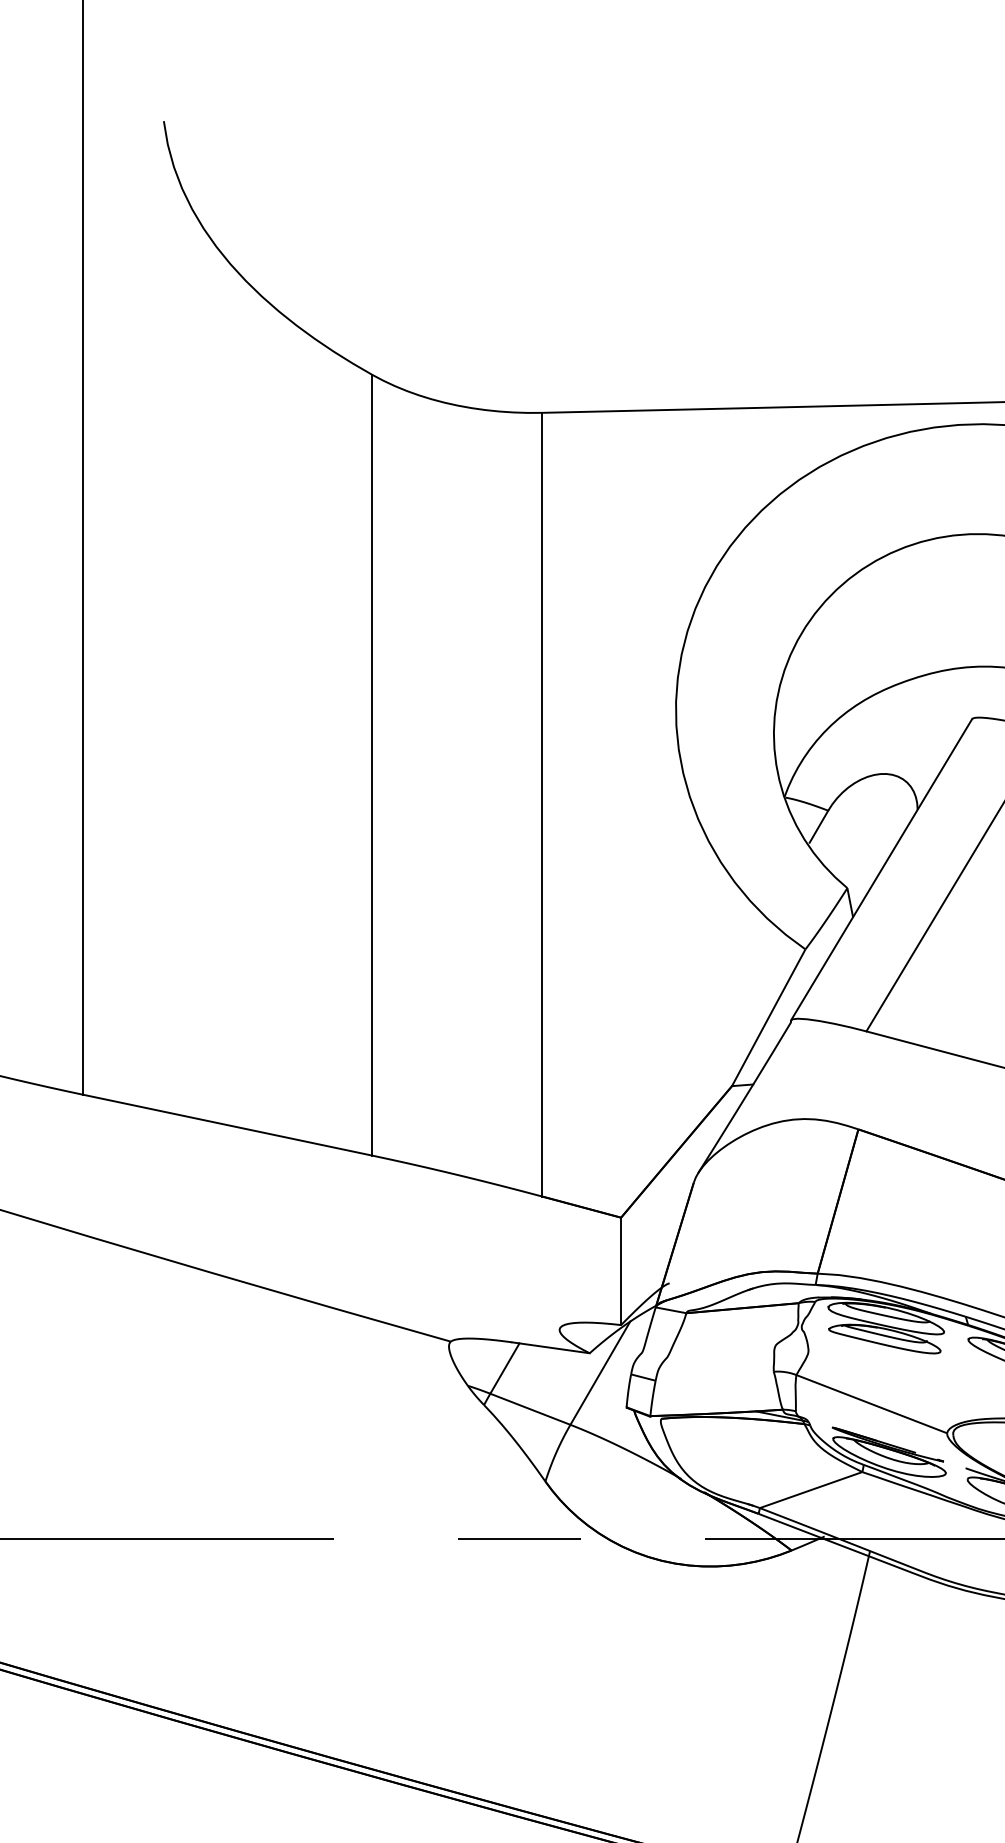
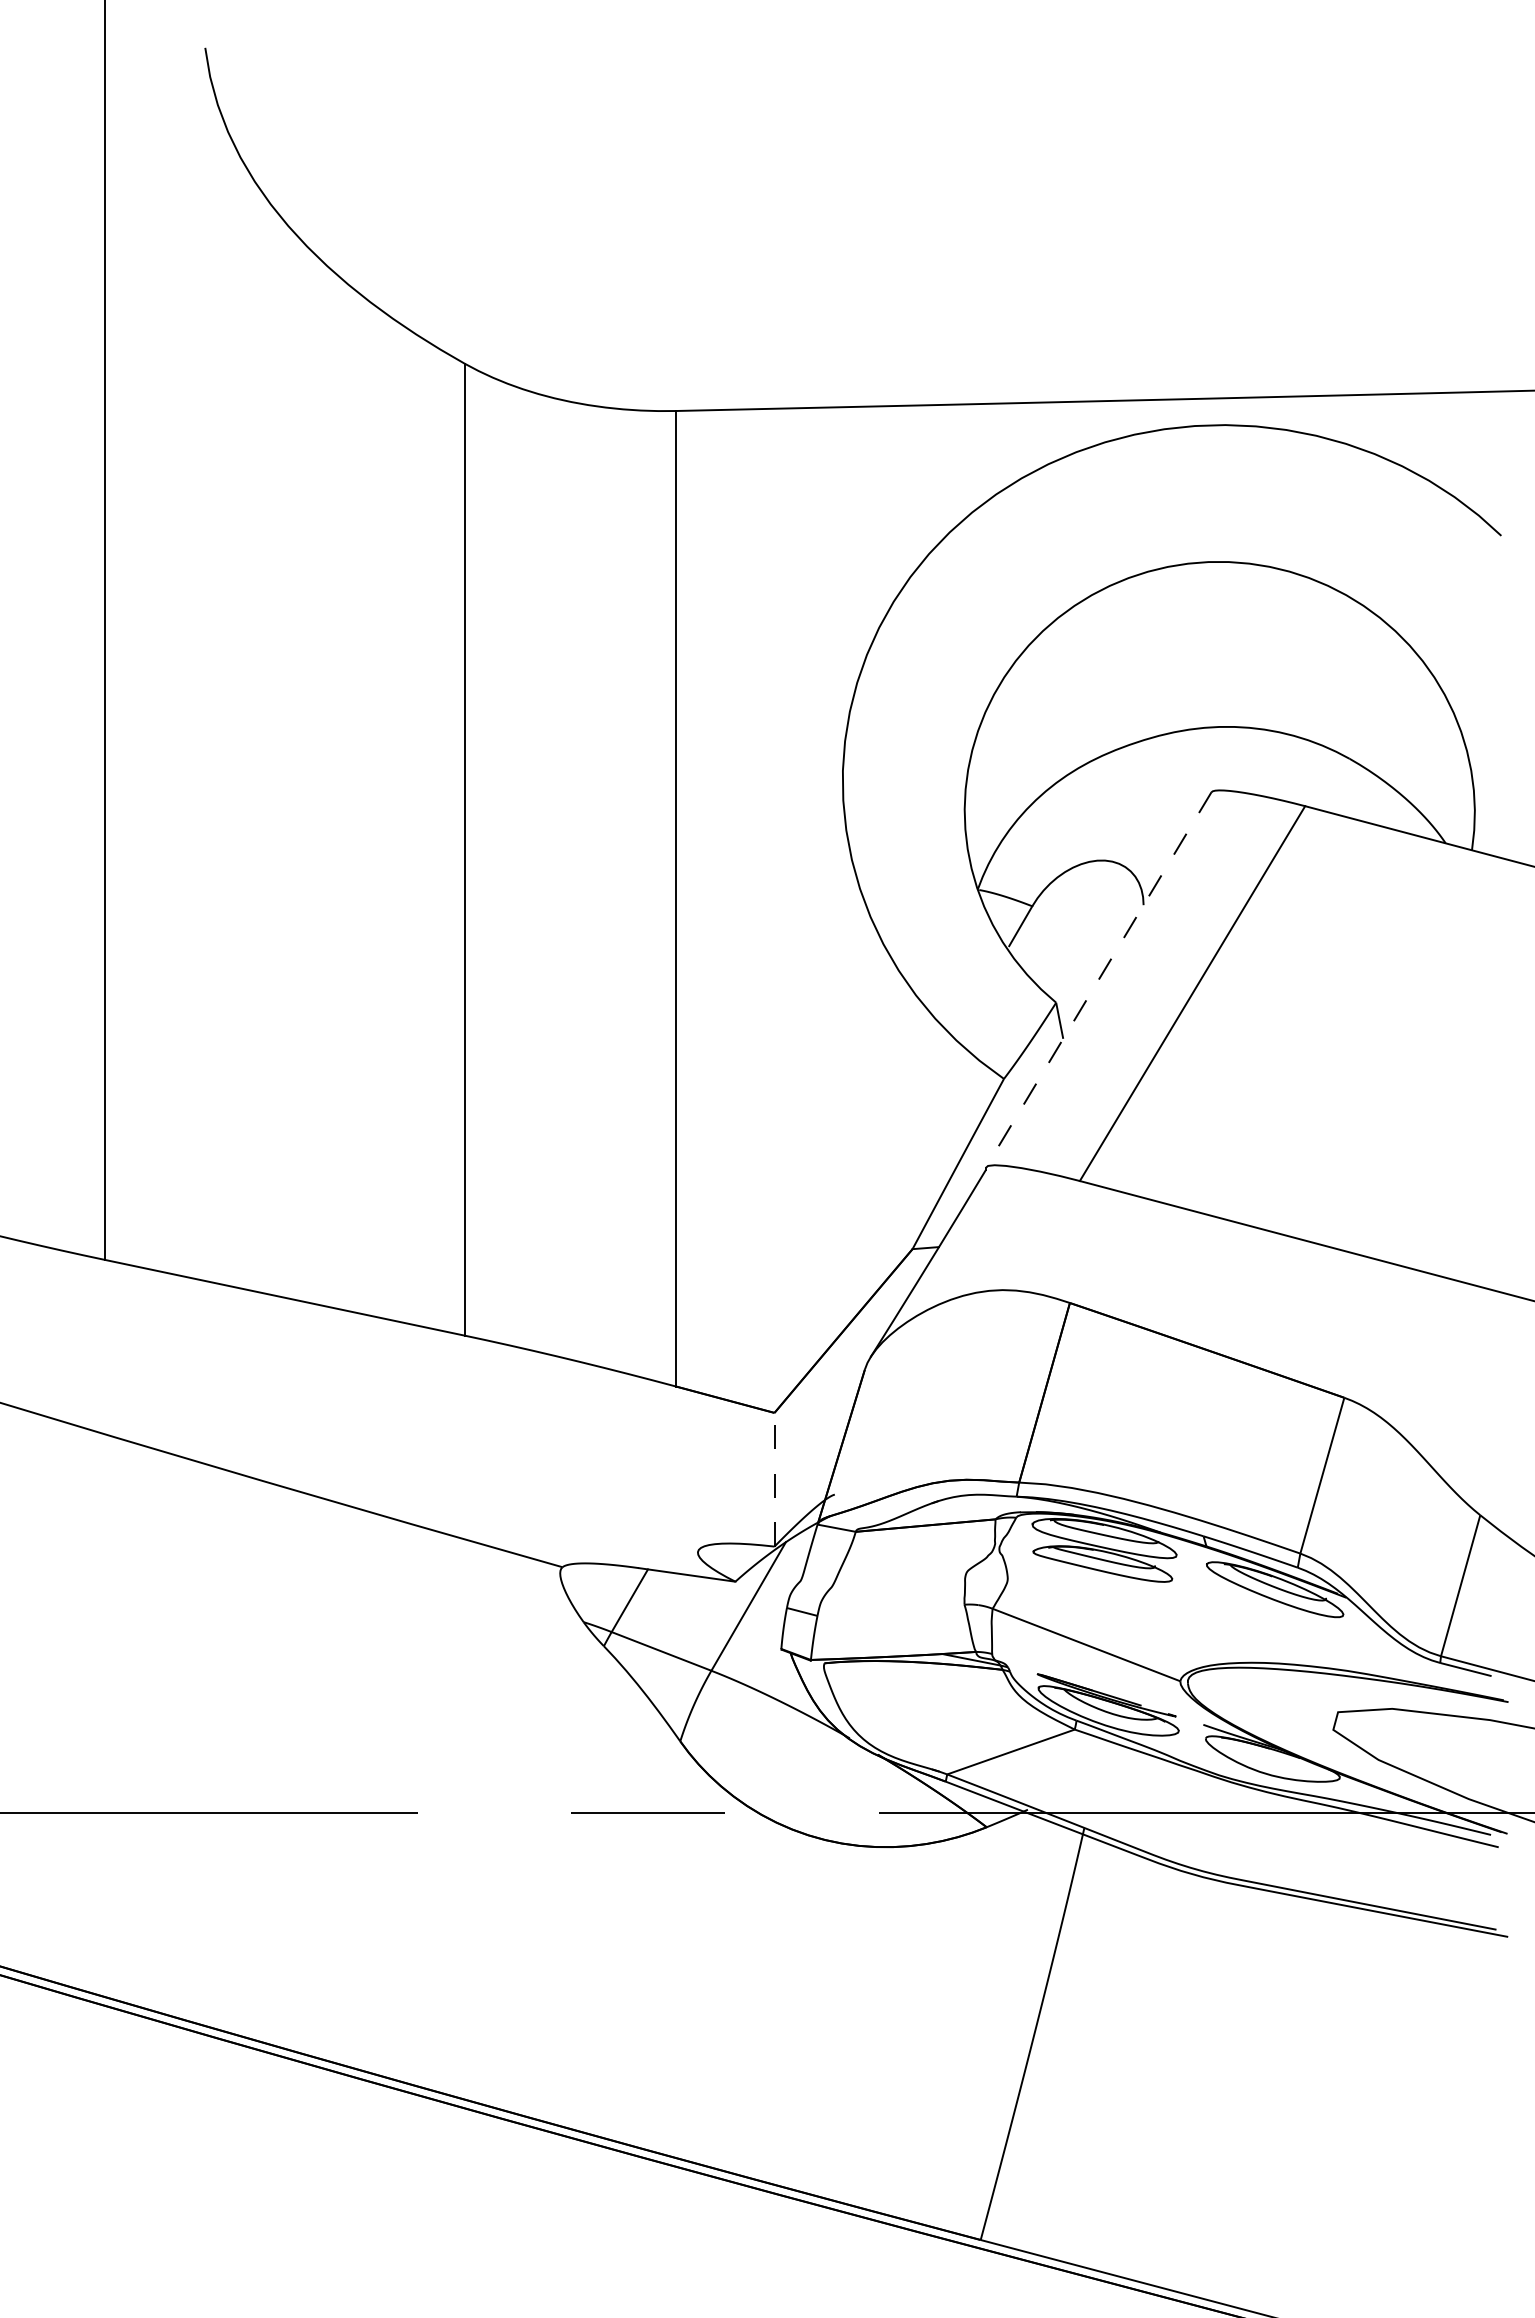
line: (881, 869) -> (1098, 979), solid -> dashed
line: (621, 1271) -> (774, 1479), solid -> dashed

